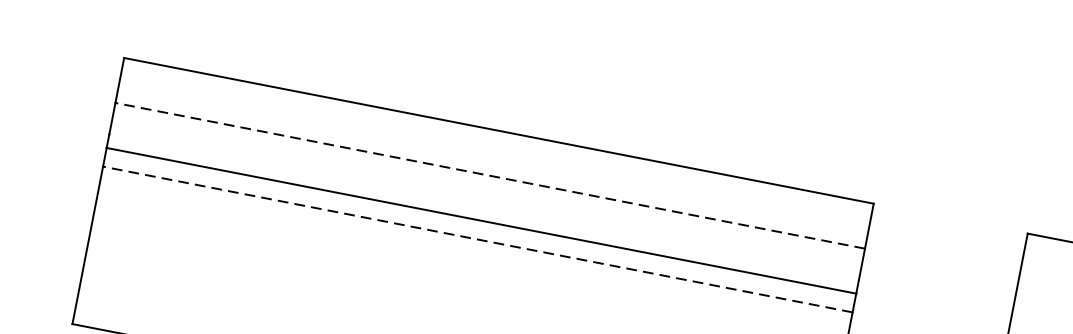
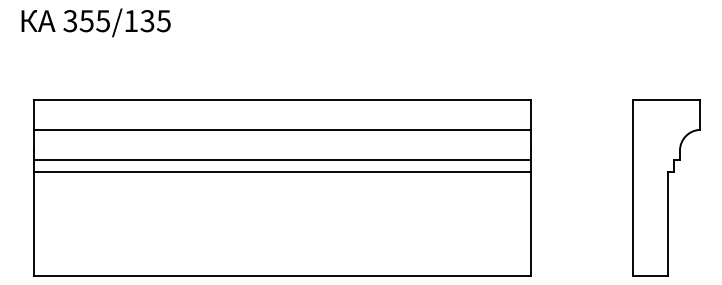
line: (489, 175) -> (282, 129), dashed -> solid
line: (477, 240) -> (282, 172), dashed -> solid

